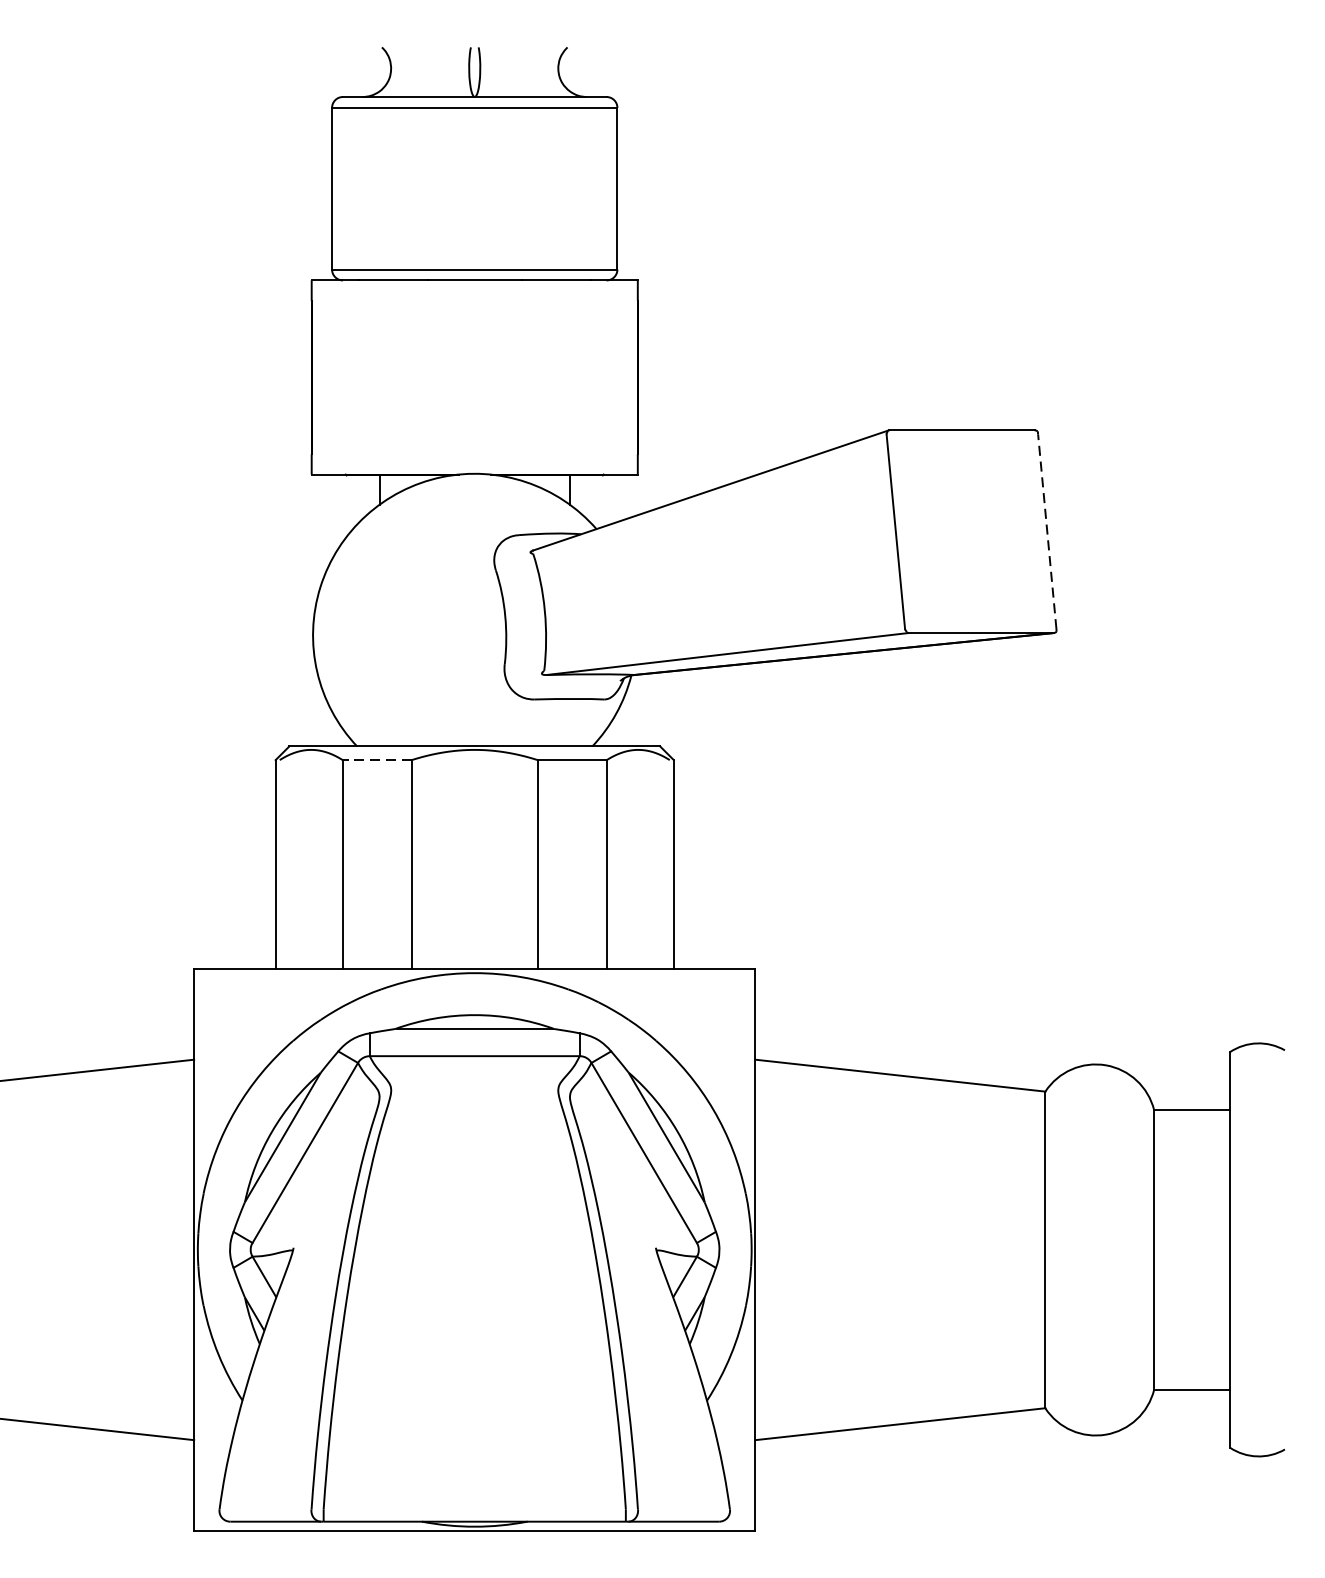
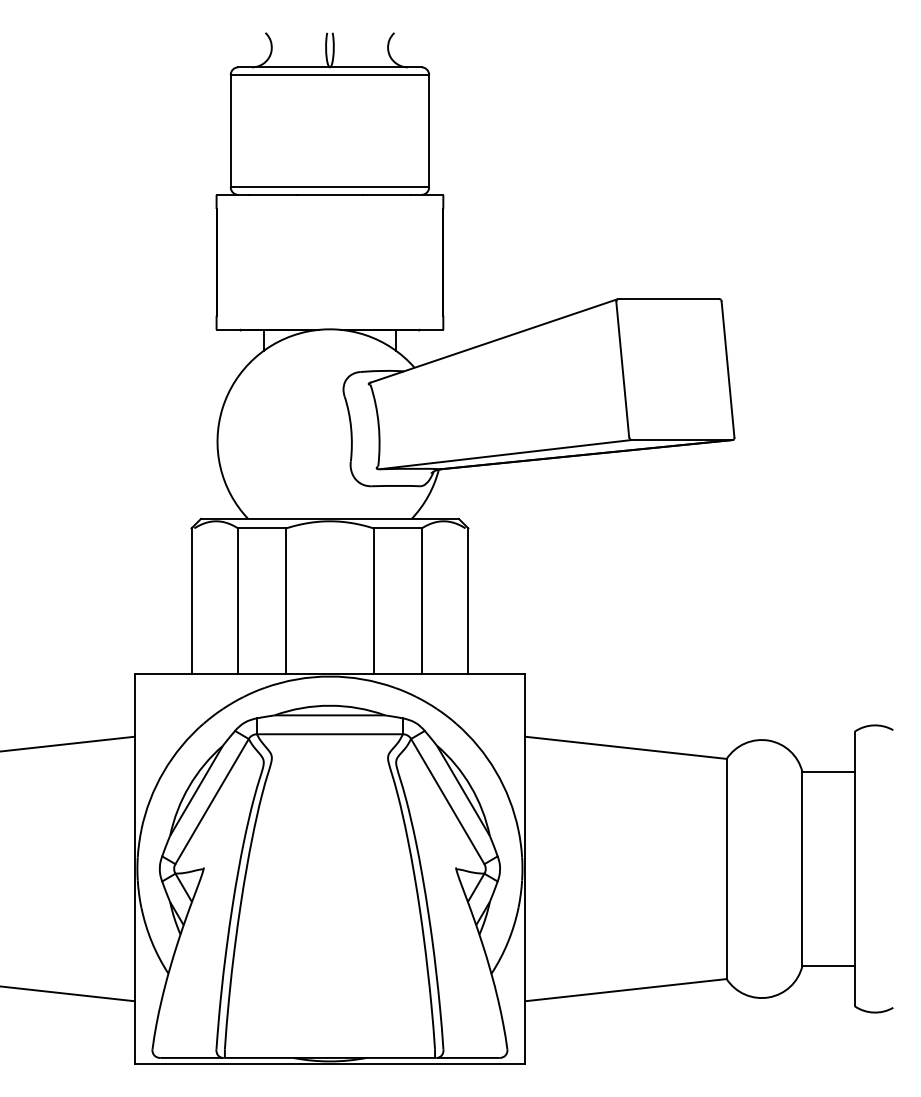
line: (1047, 531) -> (728, 369), dashed -> solid
line: (376, 760) -> (261, 528), dashed -> solid

